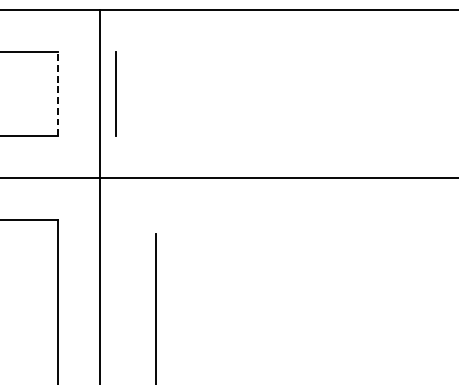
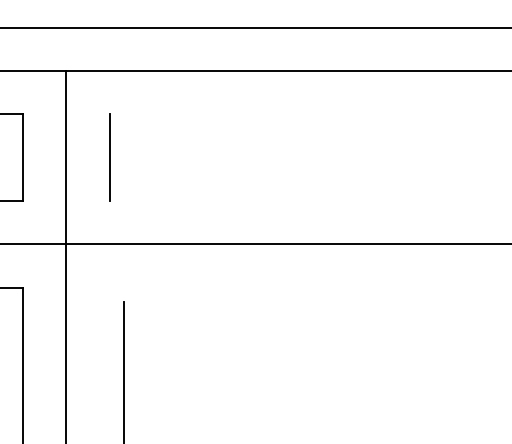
line: (58, 93) -> (23, 157), dashed -> solid
line: (115, 93) -> (109, 157), moved

